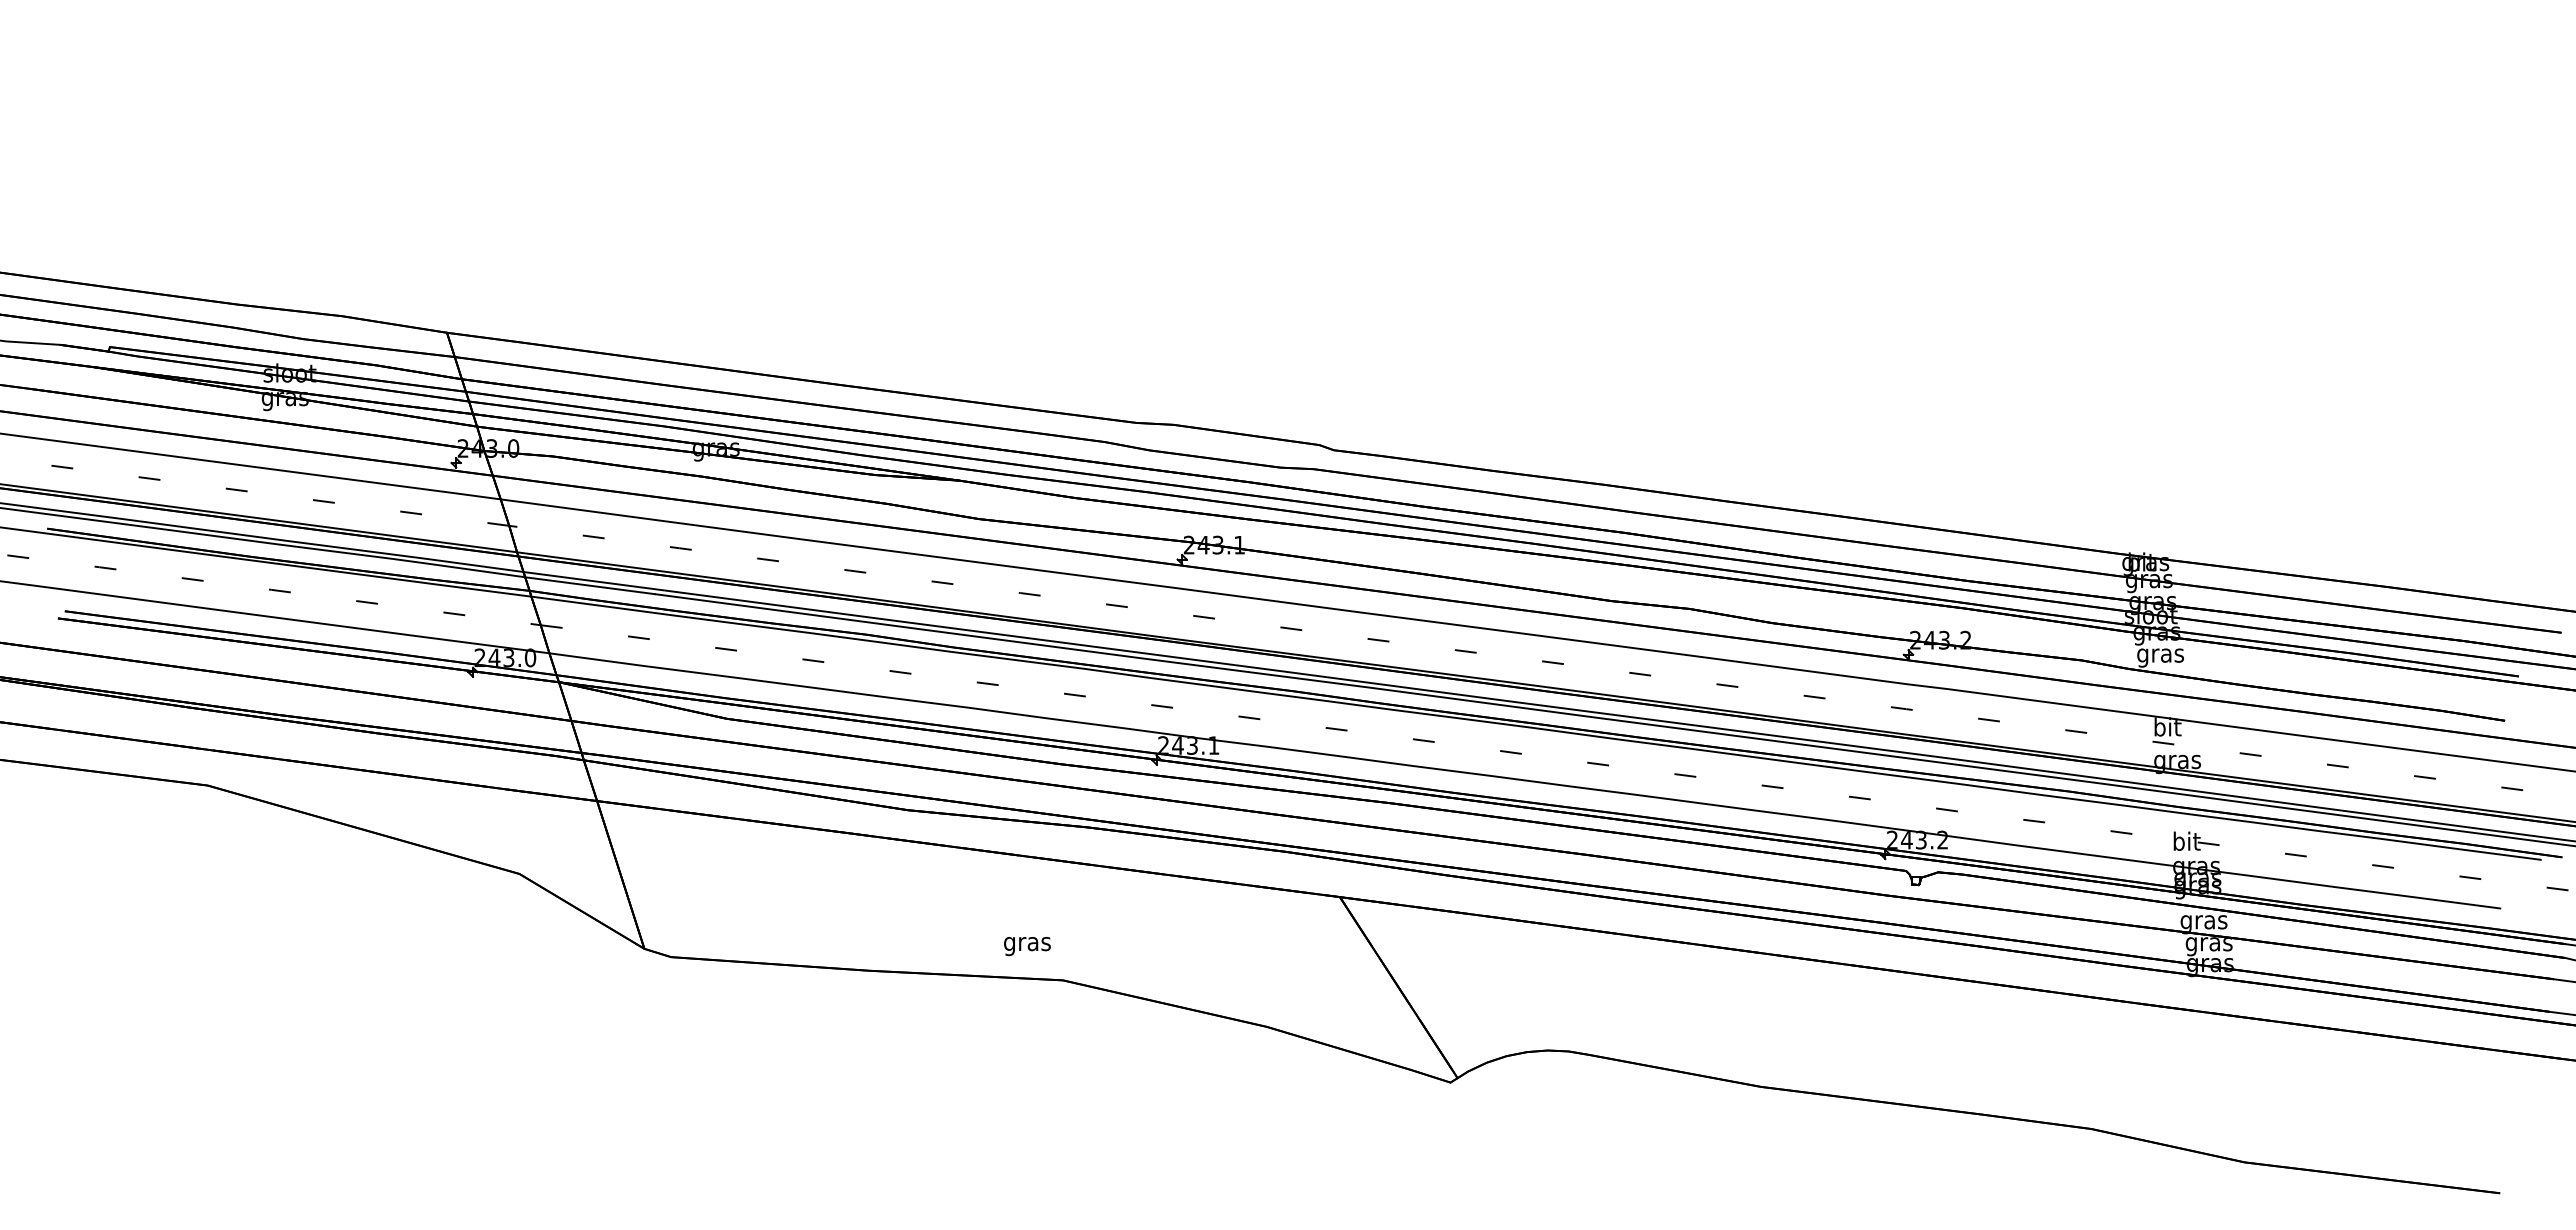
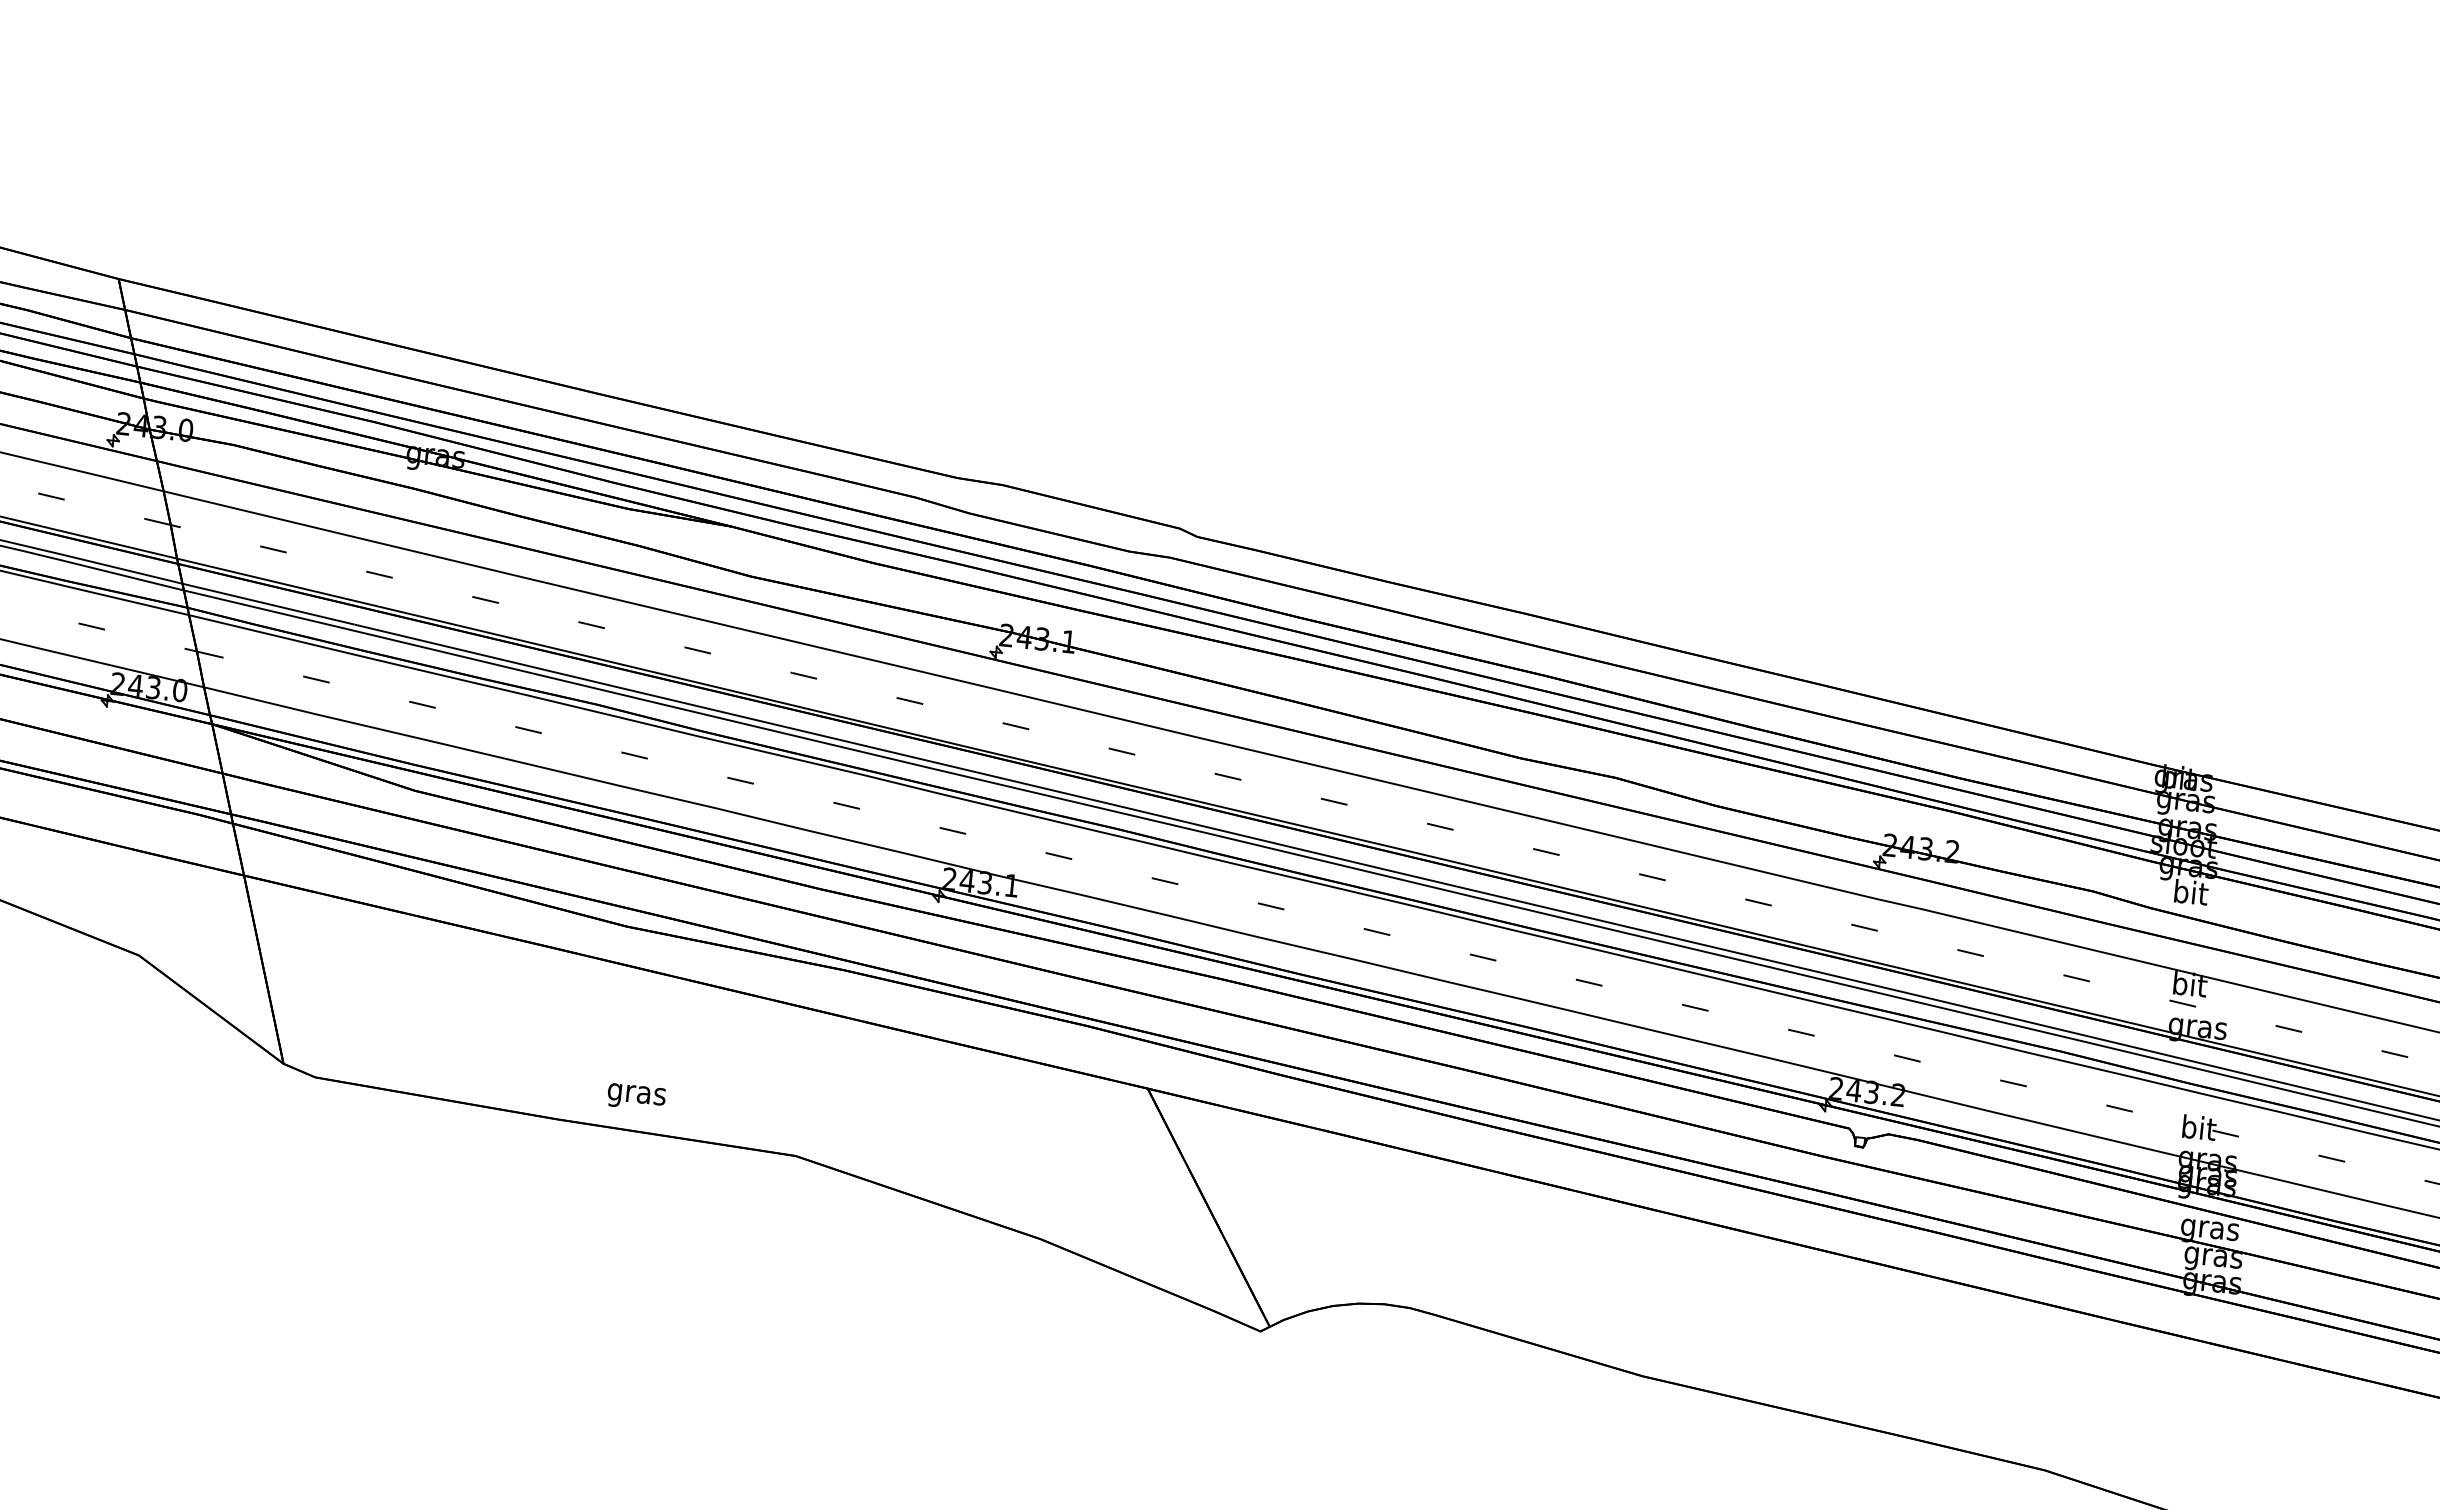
text: (2160, 655) -> (2190, 895), gras -> bit
text: (1027, 946) -> (636, 1097), moved

